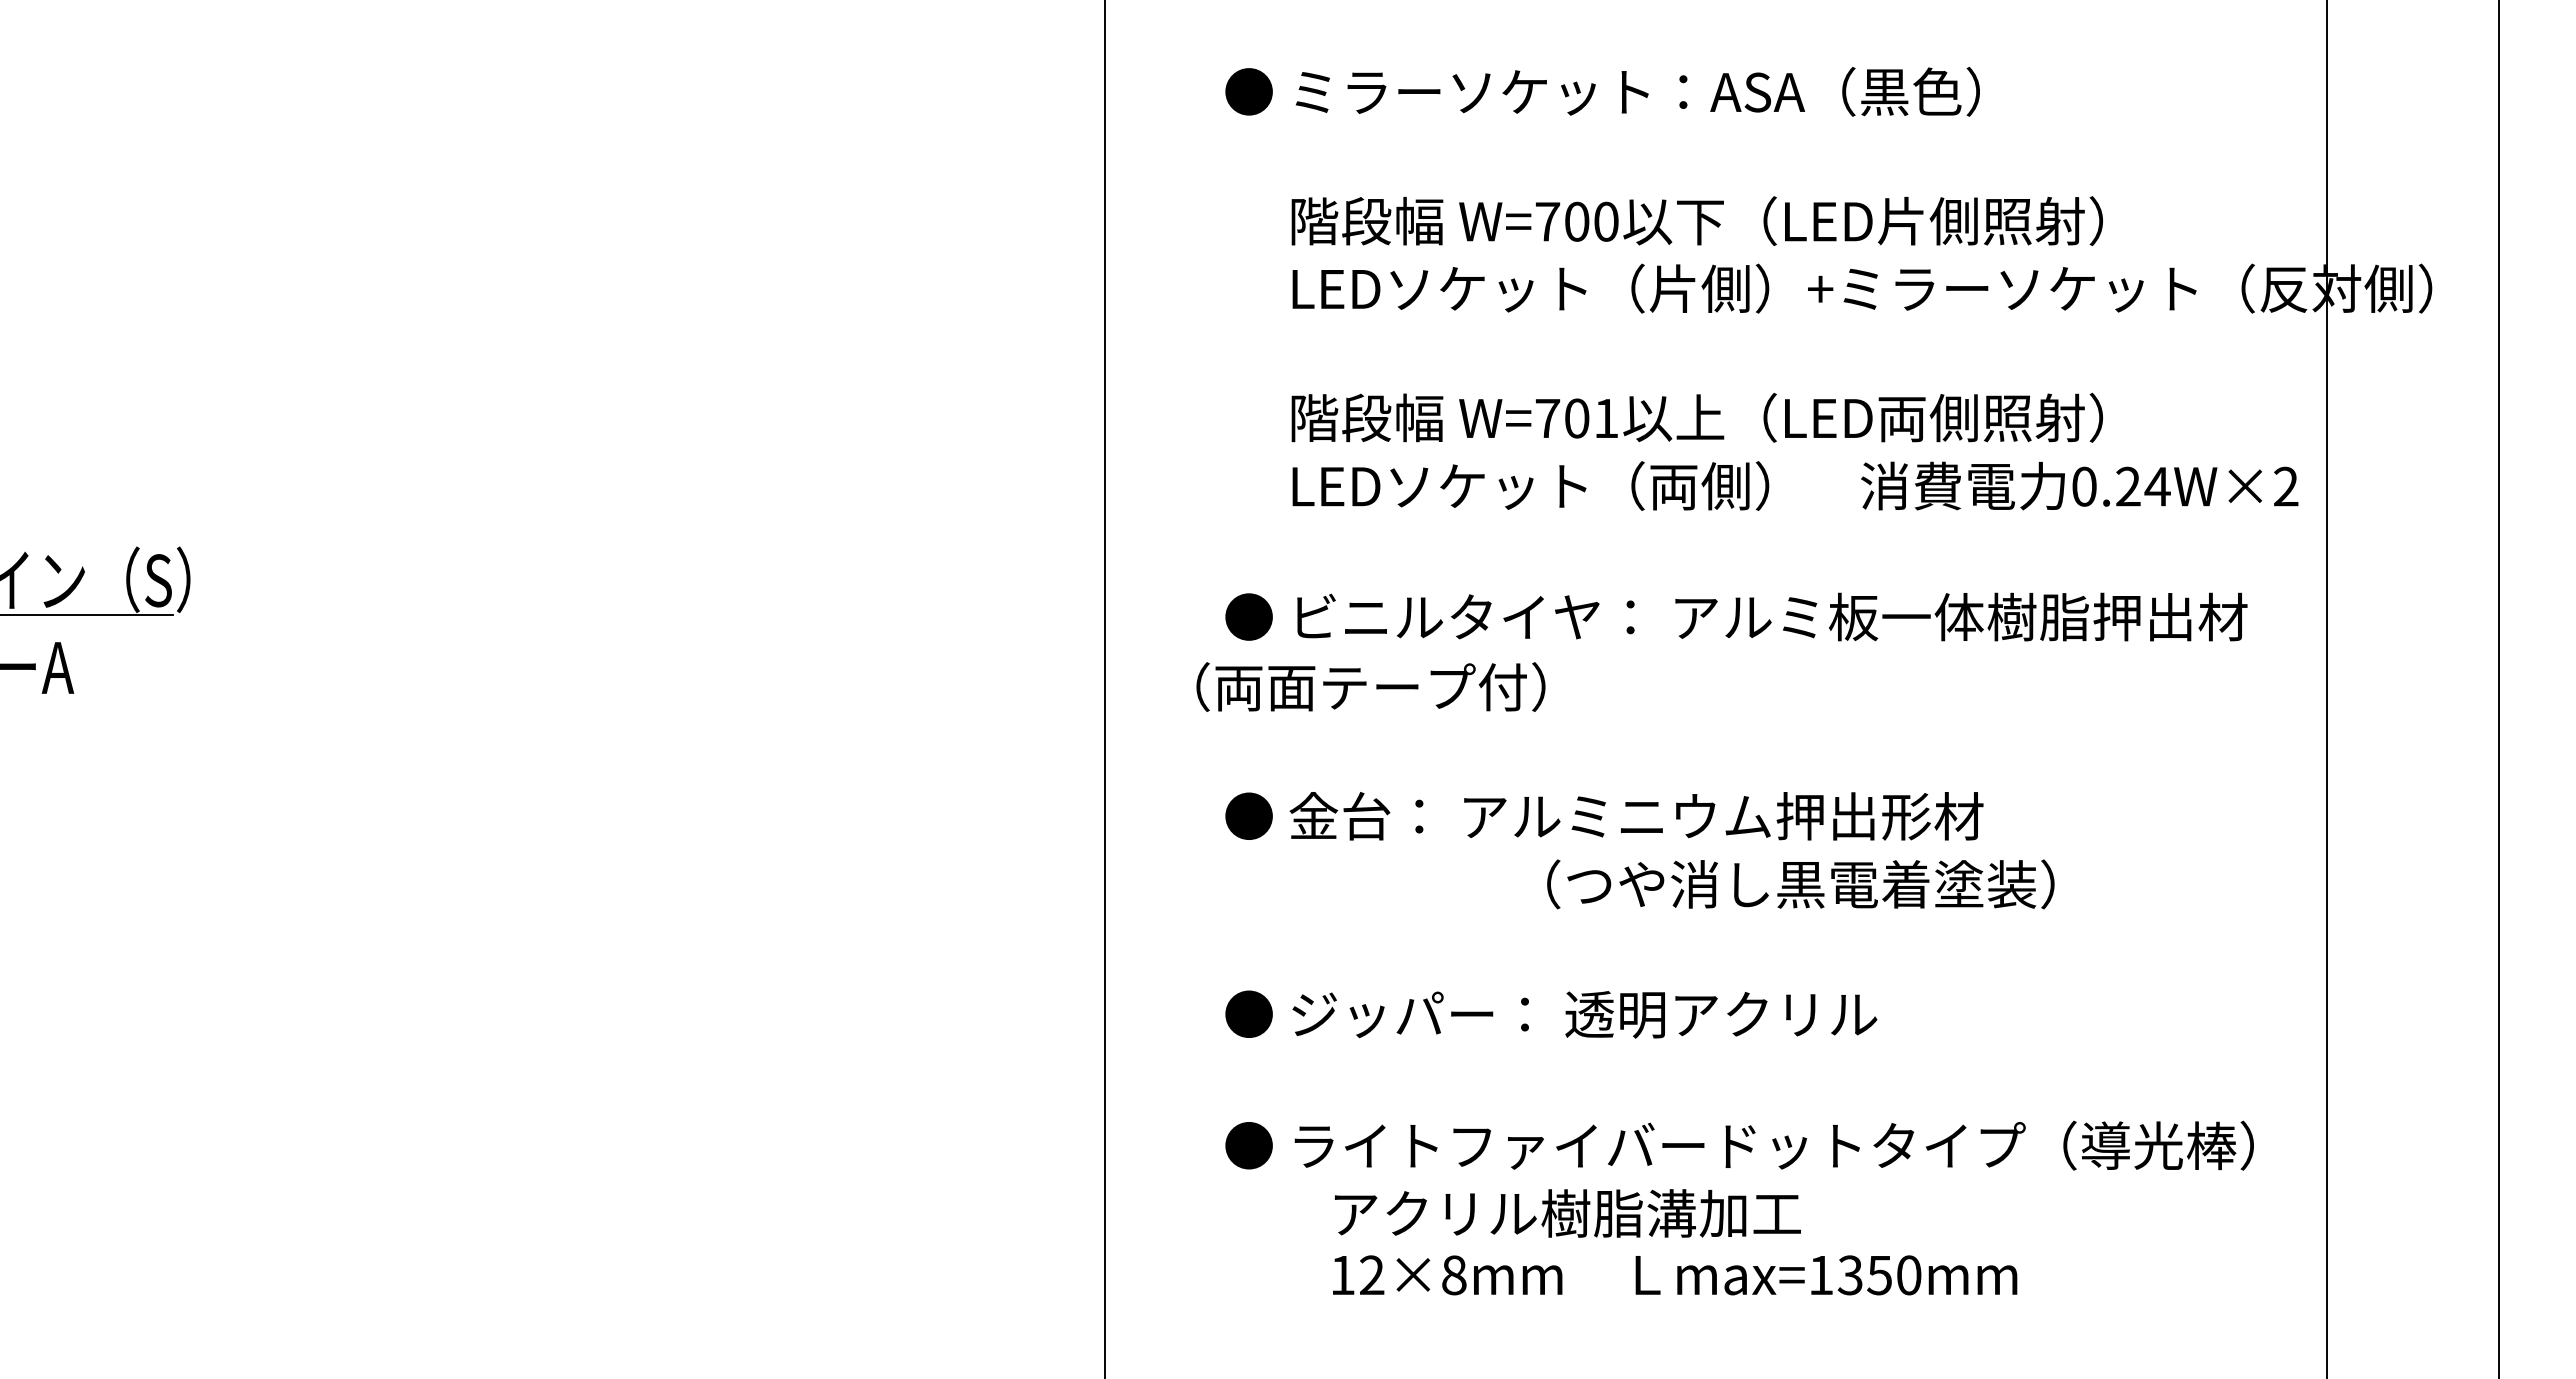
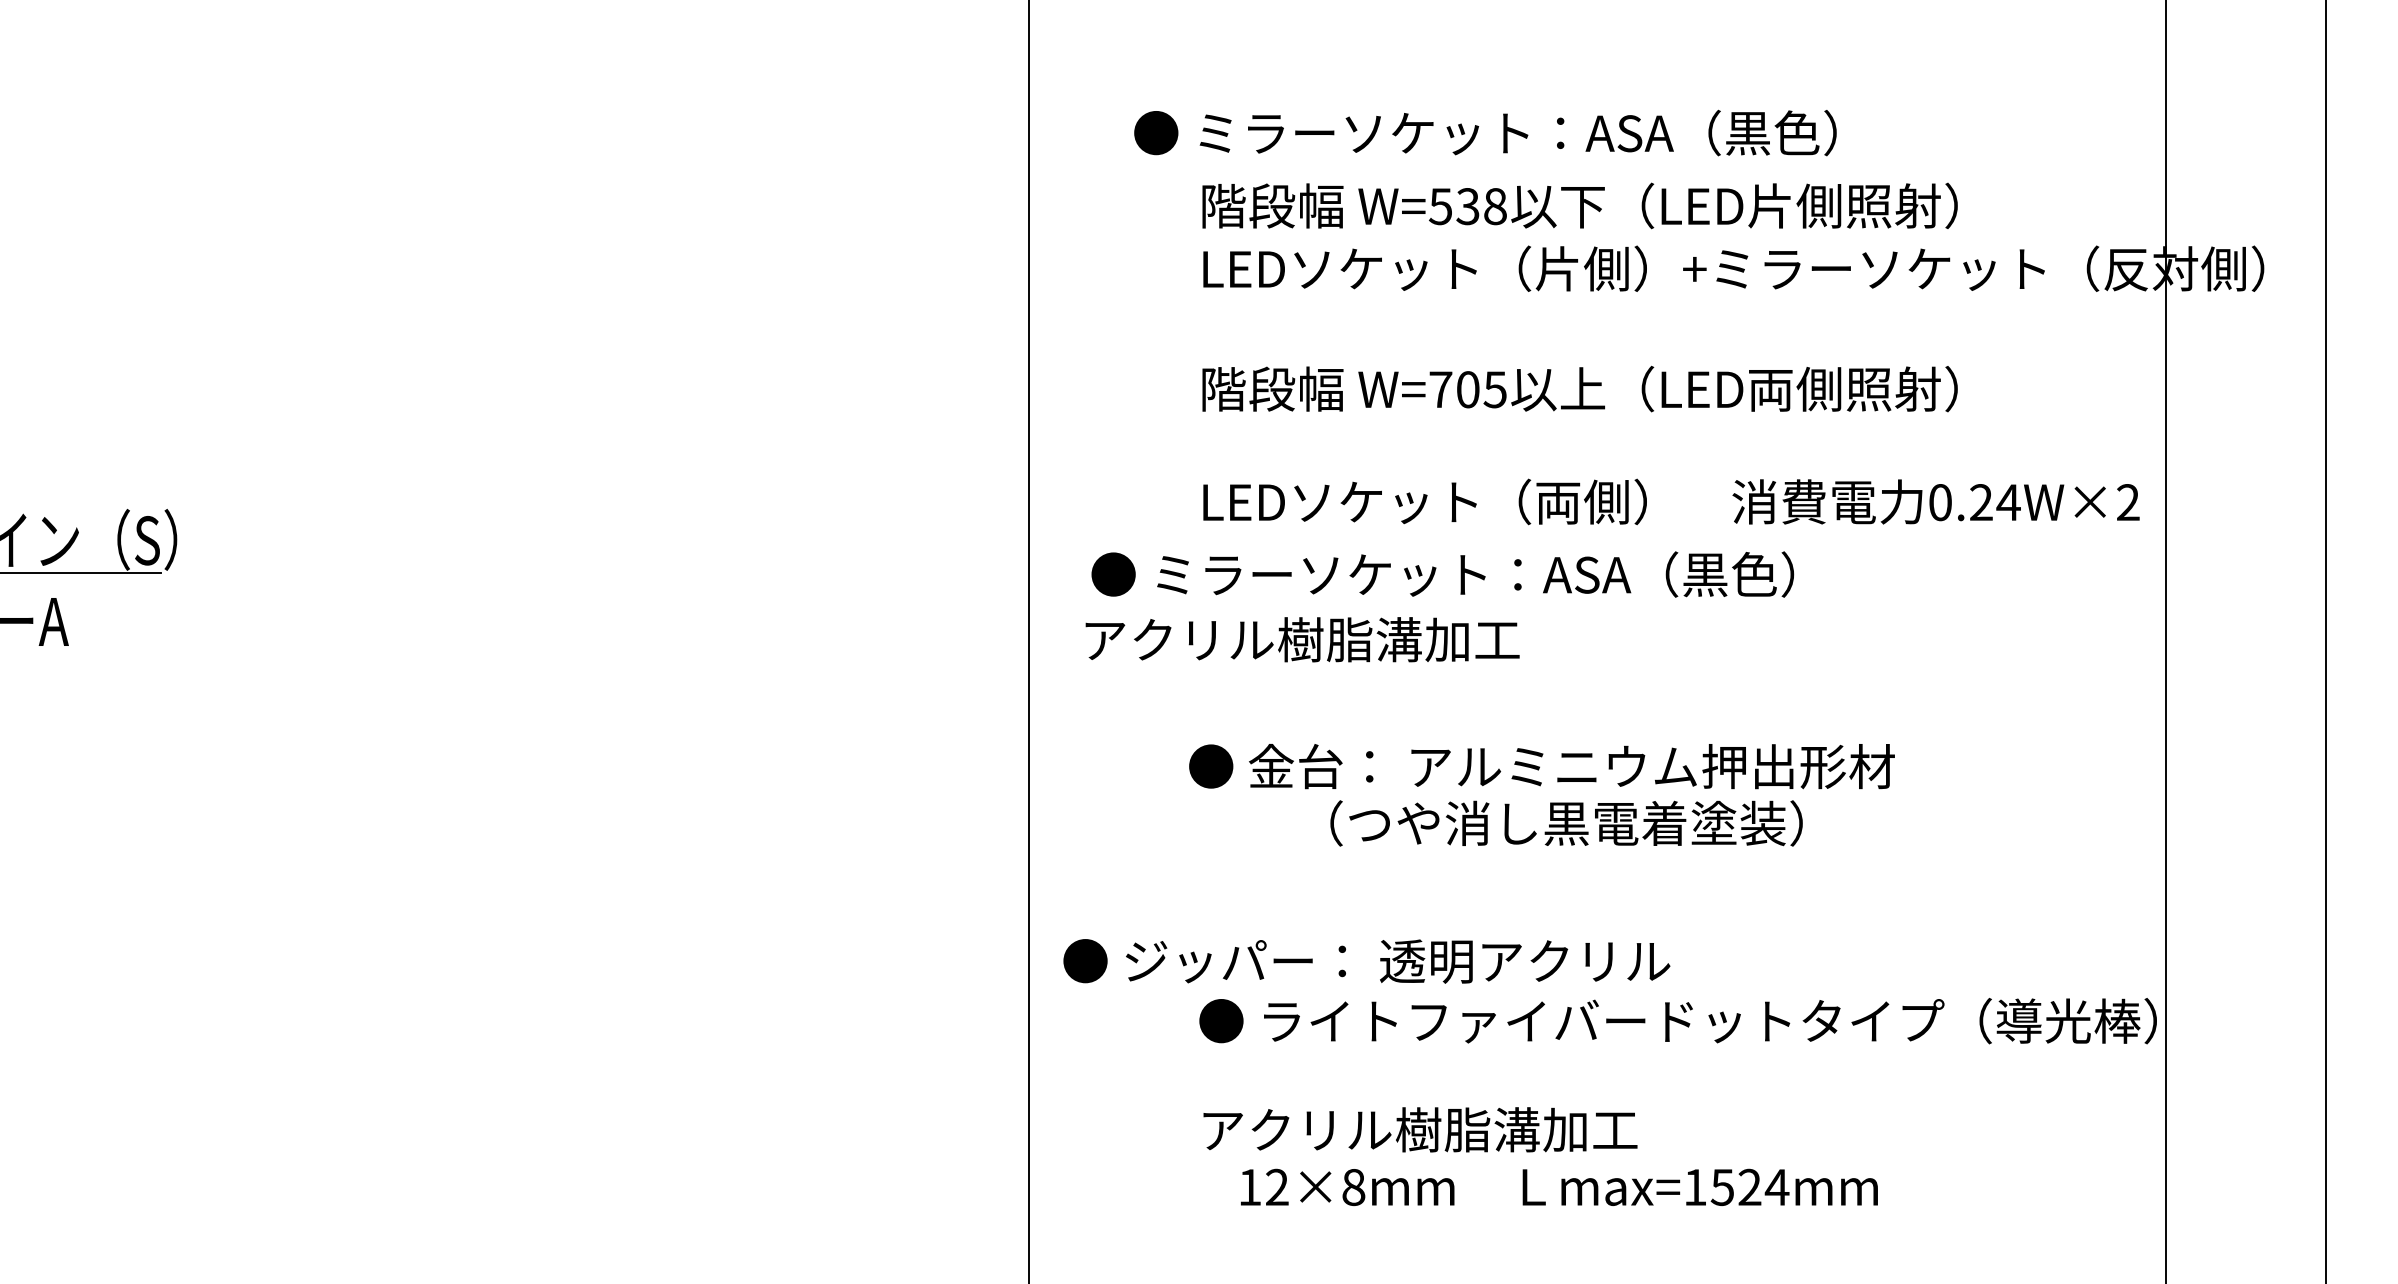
text: (1602, 91) -> (1485, 132), moved
text: (1576, 221) -> (1467, 206), W=700 -> W=538
text: (1605, 418) -> (1494, 389), W=701 -> W=705
text: (1795, 485) -> (1671, 501), moved
text: (1709, 616) -> (1591, 574), ● ビニルタイヤ： アルミ板一体樹脂押出材 -> ● ミラーソケット：ASA（黒色）
text: (1399, 686) -> (1302, 639), （両面テープ付） -> アクリル樹脂溝加工
text: (1604, 816) -> (1542, 766), moved
text: (1800, 884) -> (1566, 823), moved
text: (1551, 1014) -> (1367, 961), moved
text: (1739, 1145) -> (1677, 1020), moved
text: (1567, 1213) -> (1420, 1129), moved
text: (1879, 1275) -> (1749, 1187), max=1350mm -> max=1524mm

